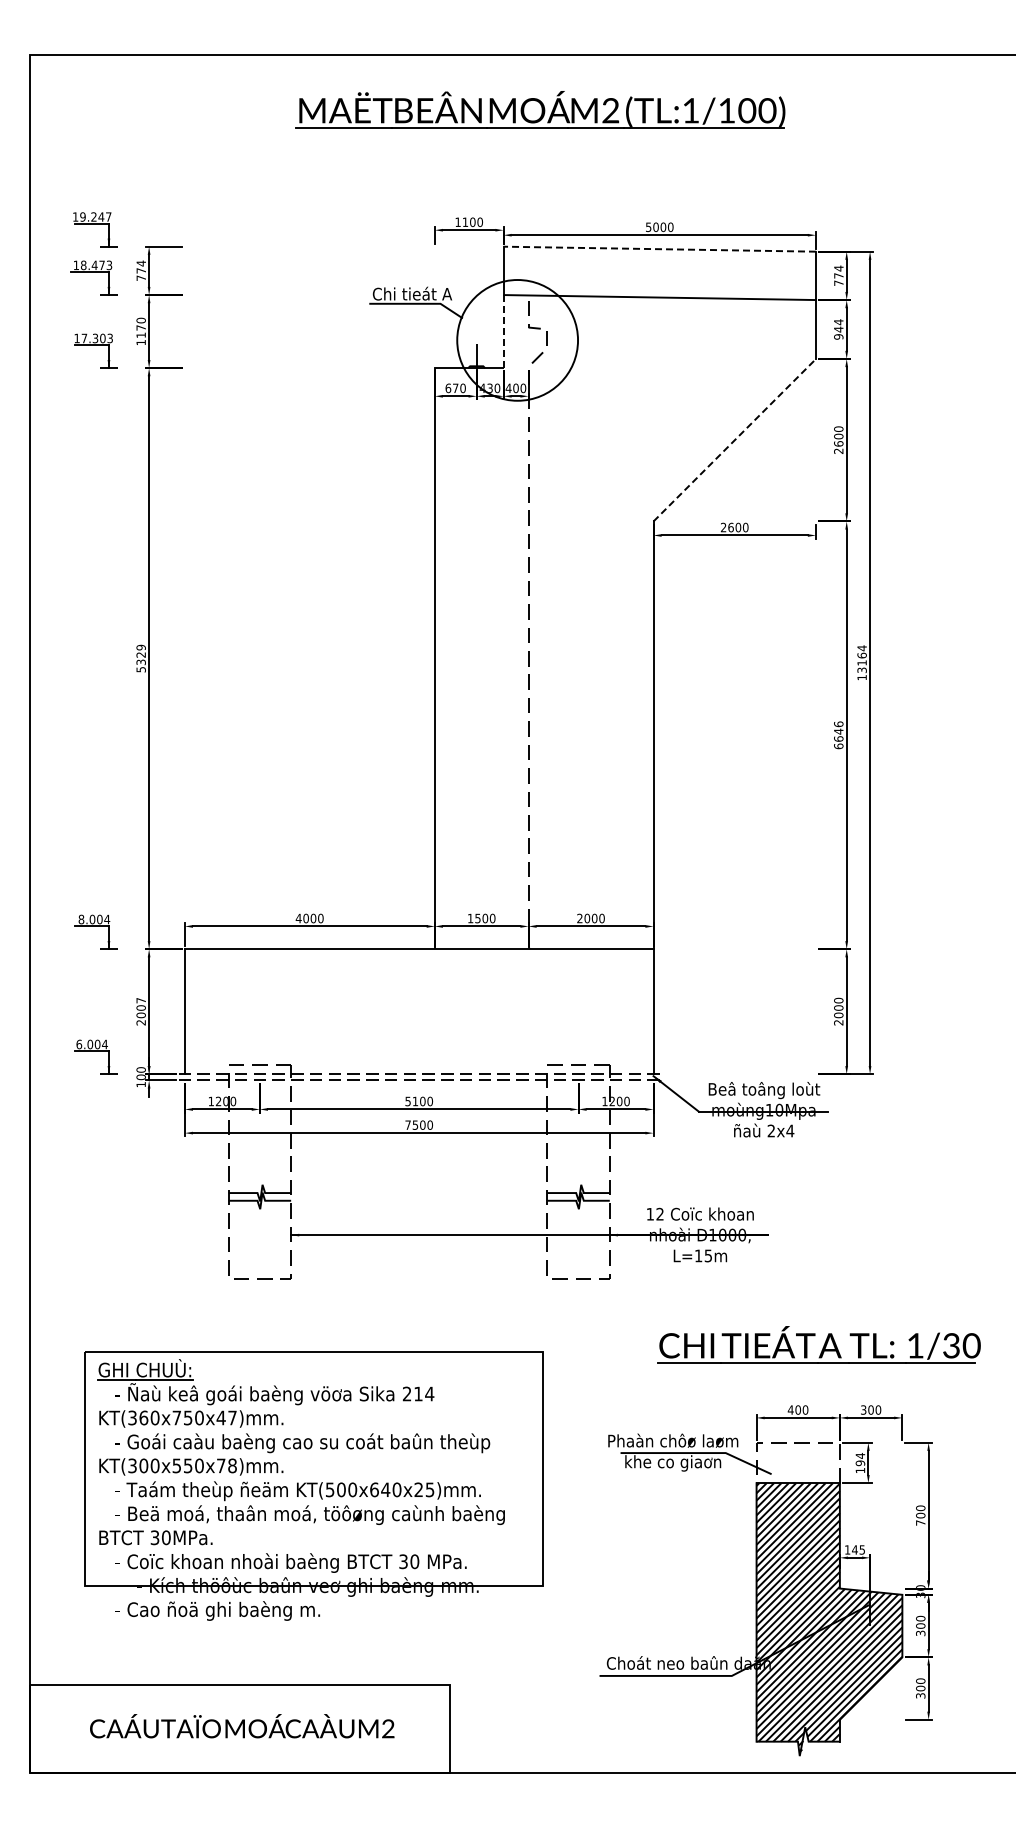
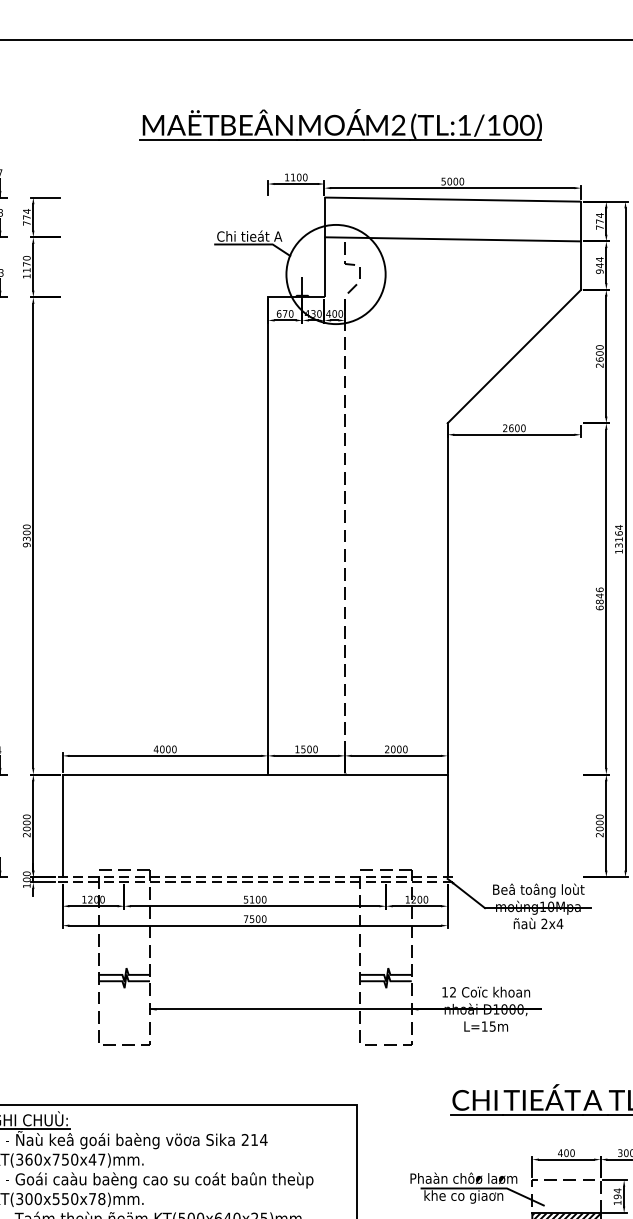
part: (540, 109) -> (340, 124), moved
line: (659, 249) -> (452, 199), dashed -> solid
line: (503, 331) -> (324, 267), dashed -> solid
line: (734, 440) -> (514, 356), dashed -> solid
text: (140, 658) -> (26, 535), 5329 -> 9300
text: (838, 738) -> (599, 601), 6646 -> 6846
text: (140, 1000) -> (26, 816), 2007 -> 2000

